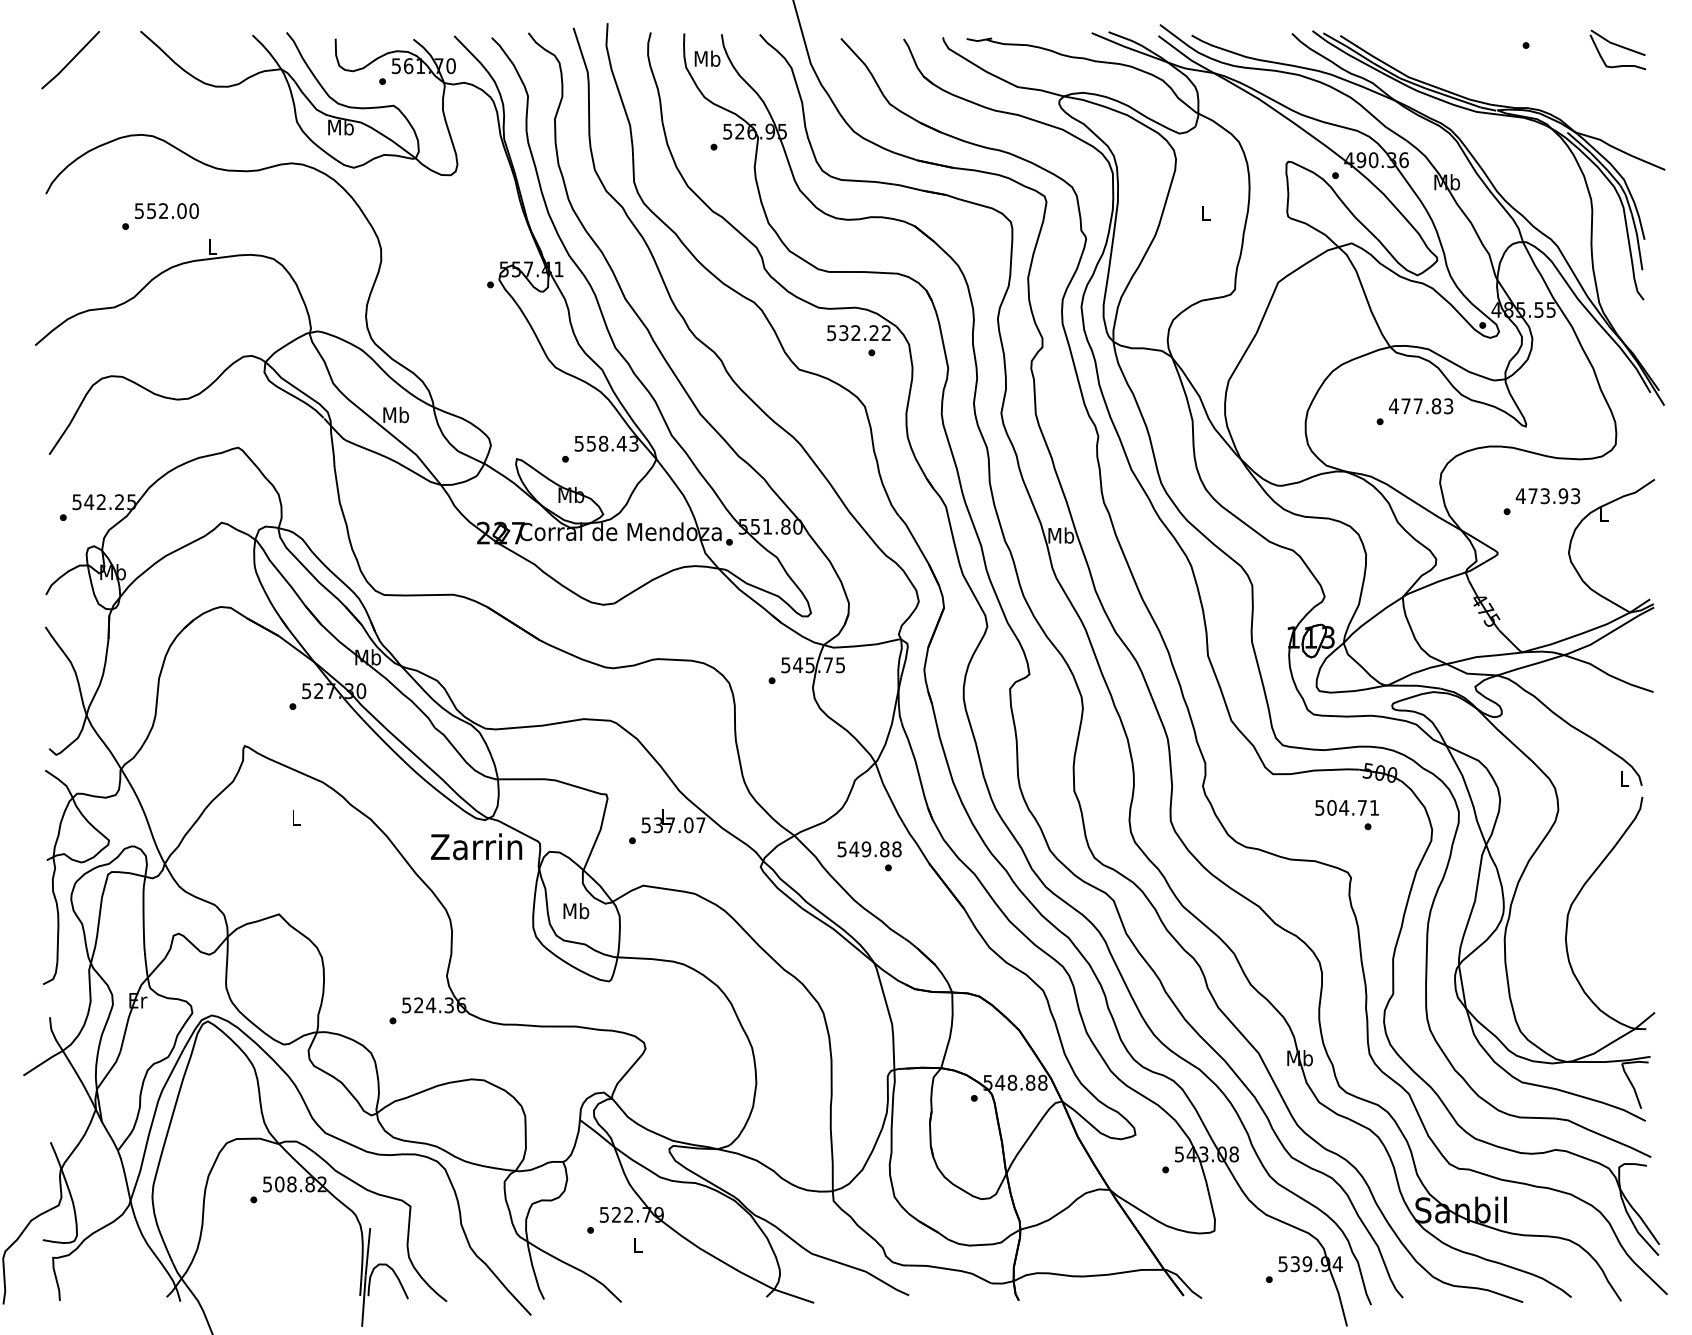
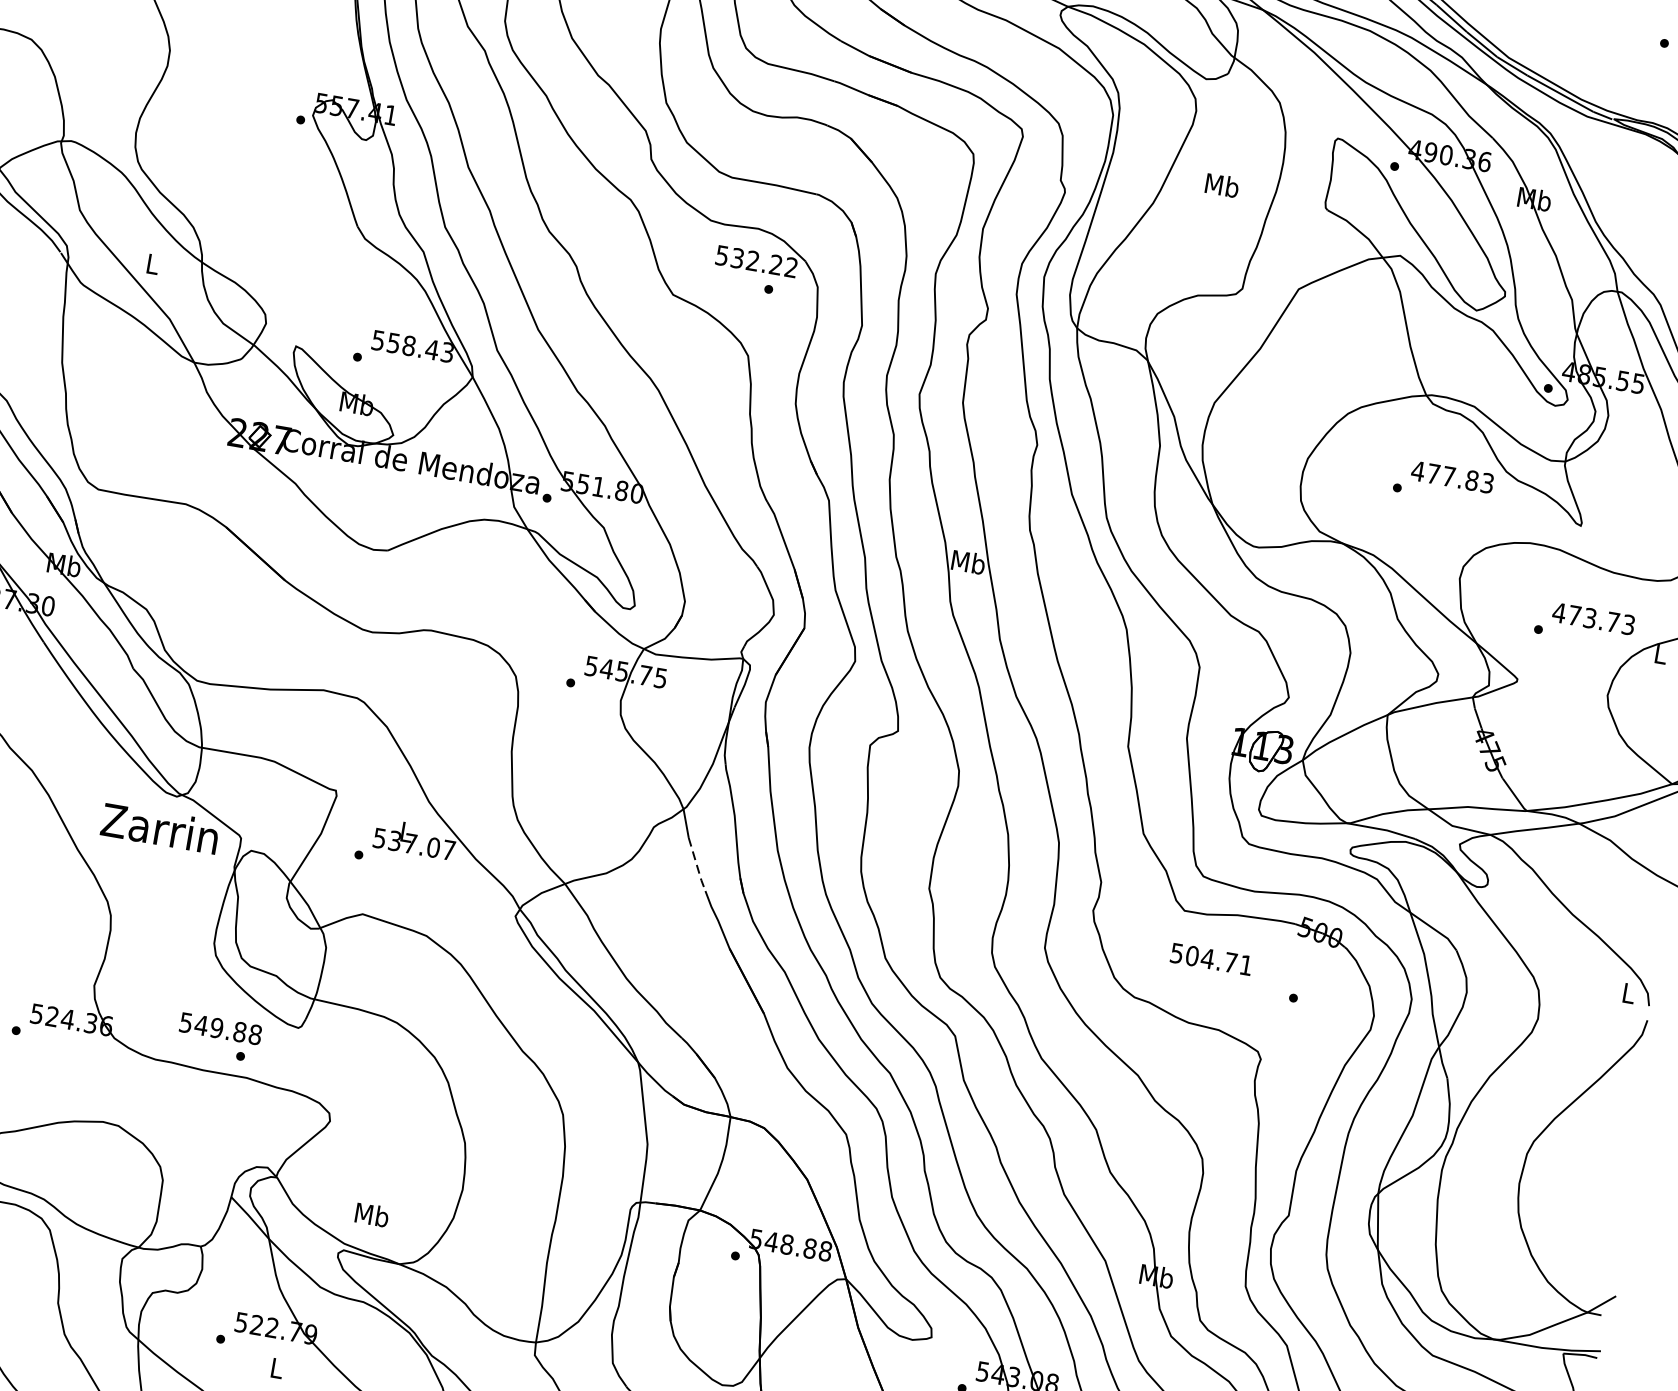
text: (1205, 212) -> (1221, 184), L -> Mb
text: (395, 414) -> (152, 263), Mb -> L
text: (1563, 496) -> (1613, 622), 473.93 -> 473.73
line: (893, 804) -> (697, 866), solid -> dashed
text: (1346, 807) -> (1210, 958), moved
text: (869, 856) -> (219, 1037), moved
text: (576, 910) -> (372, 1214), moved

